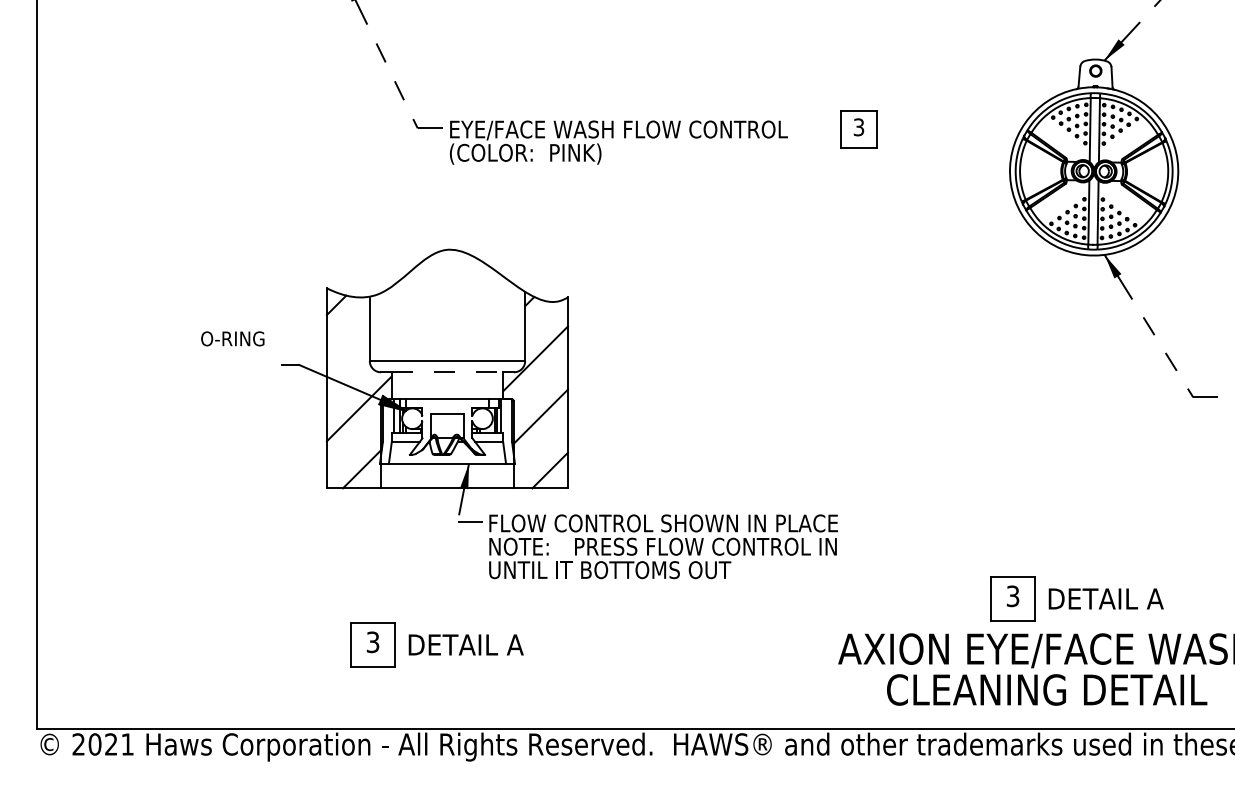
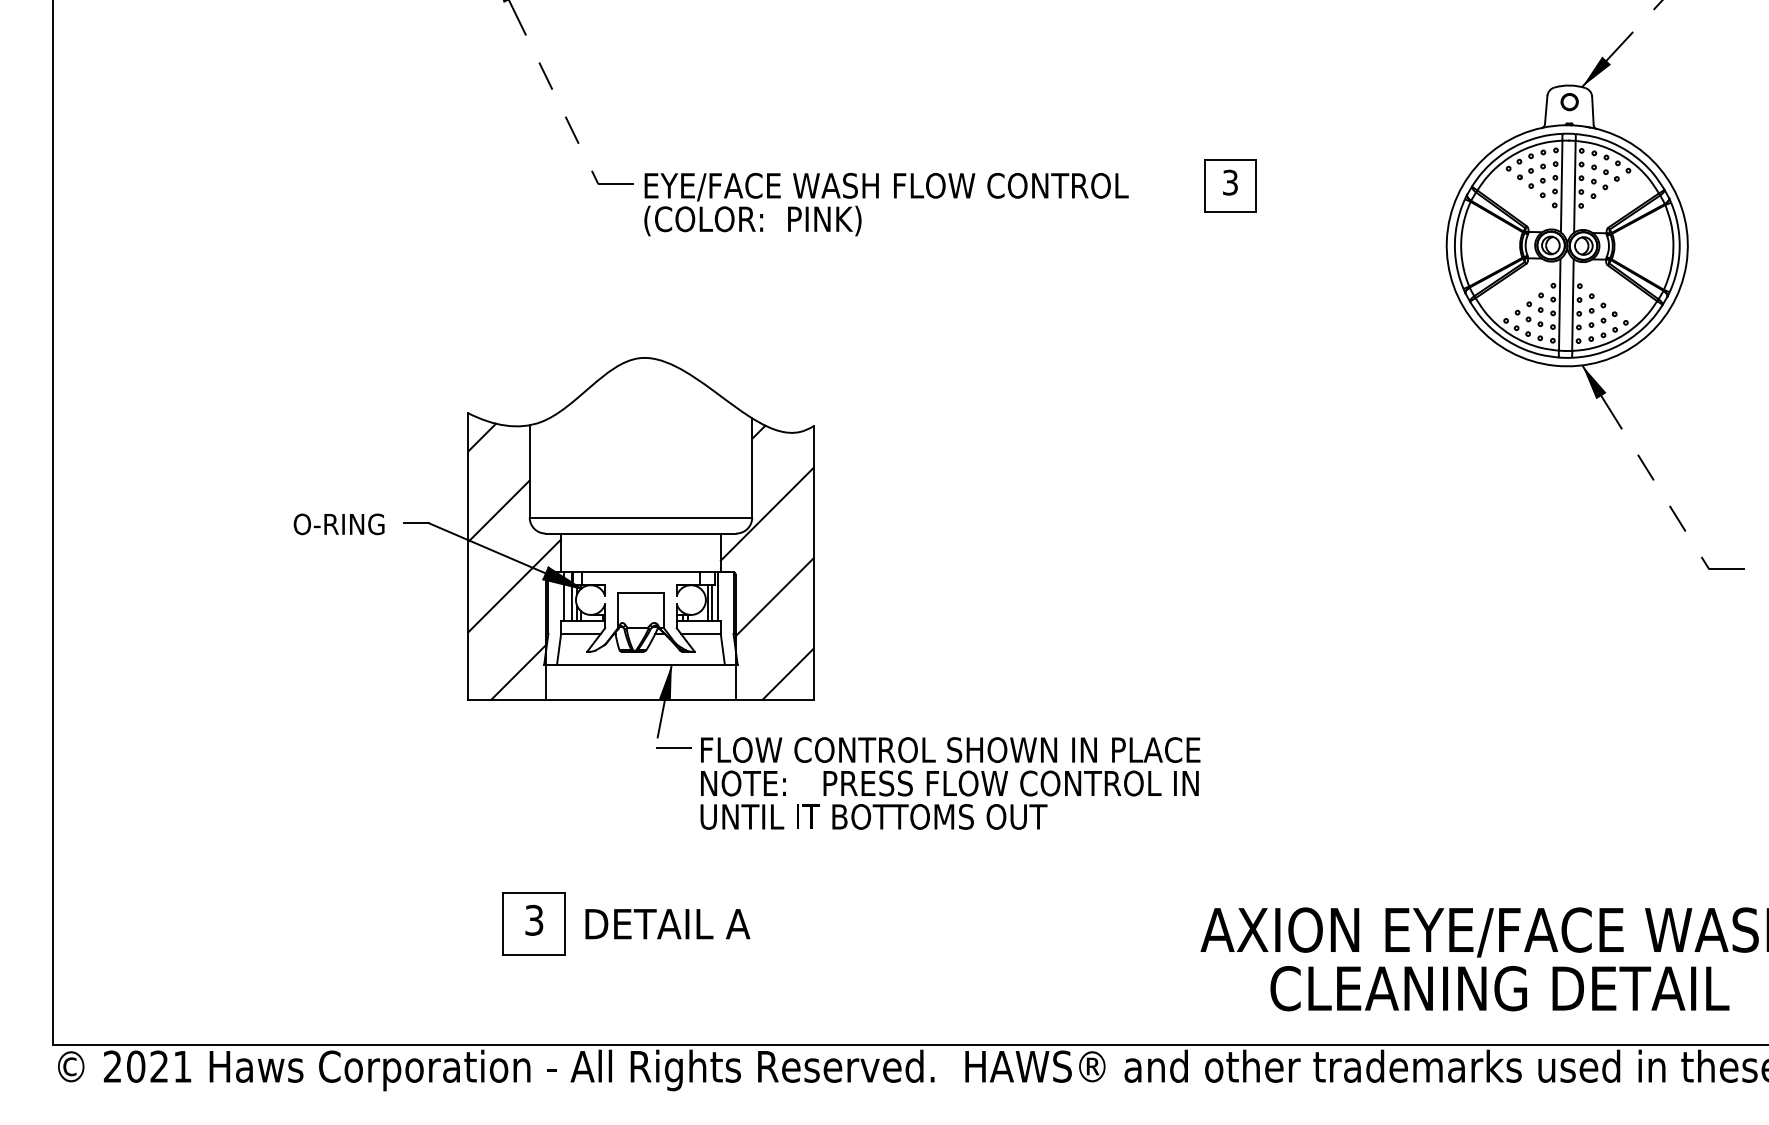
text: (232, 338) -> (338, 523), moved
line: (347, 356) -> (497, 510), added
line: (447, 372) -> (640, 533), dashed -> solid
part: (1076, 598) -> (1542, 857), removed

